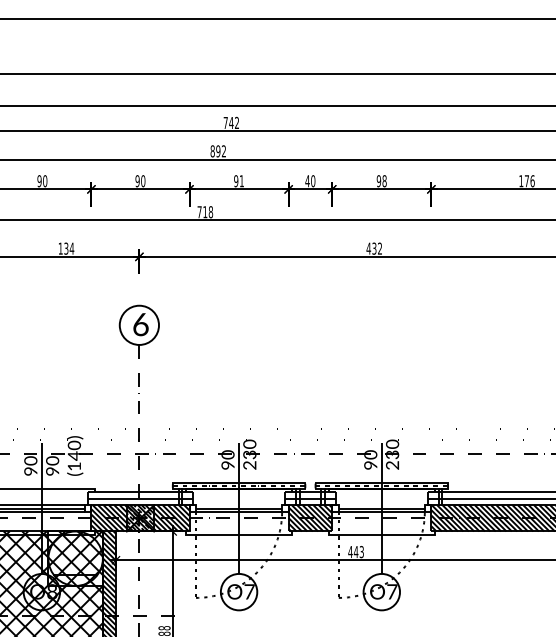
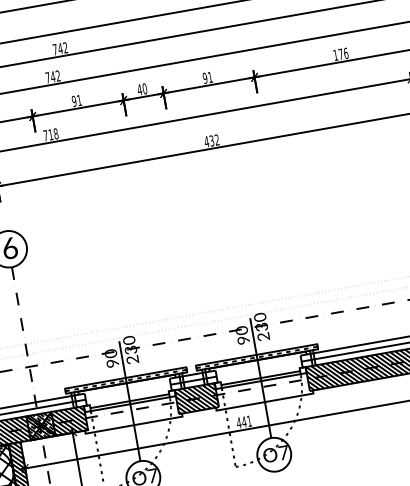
text: (215, 151) -> (50, 77), 892 -> 742
text: (384, 181) -> (210, 77), 98 -> 91
text: (361, 551) -> (249, 420), 443 -> 441

